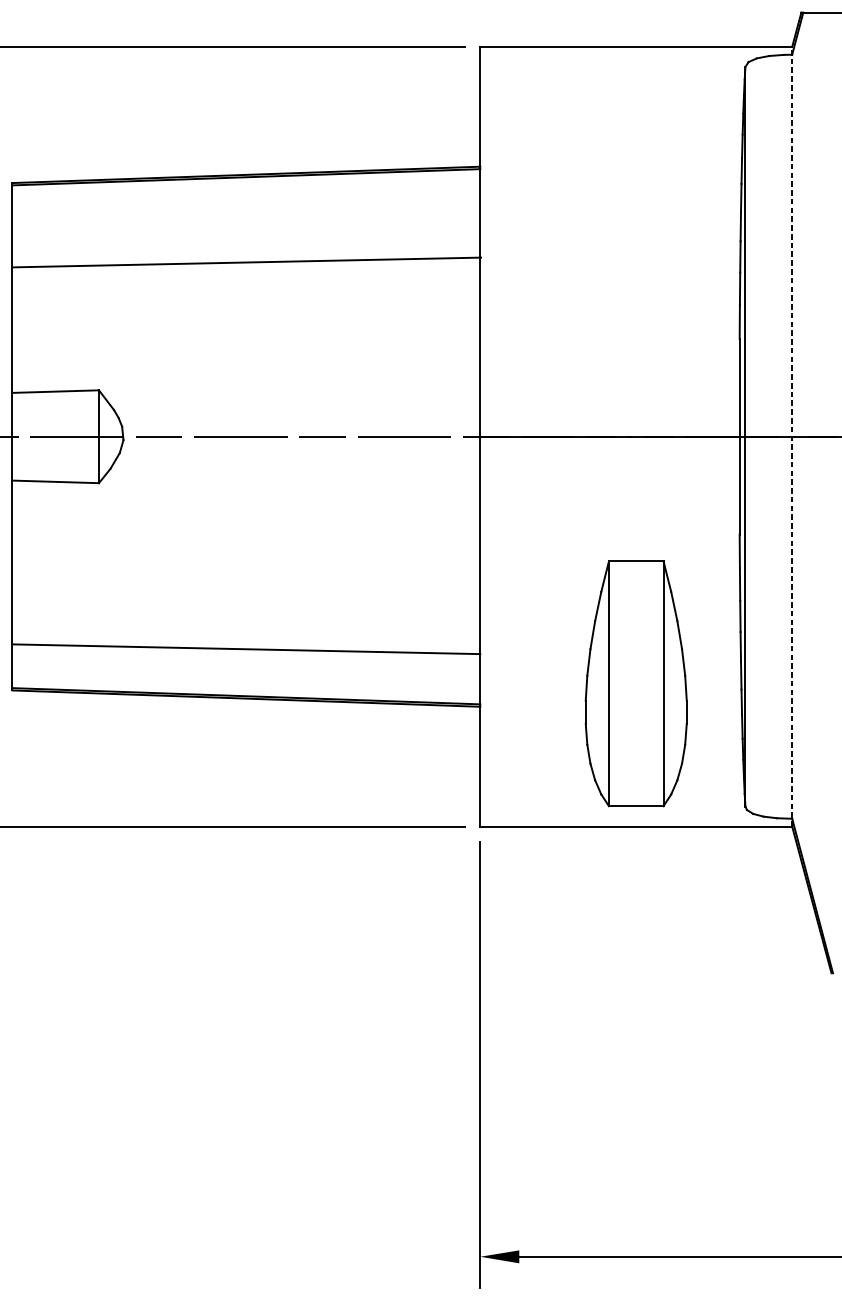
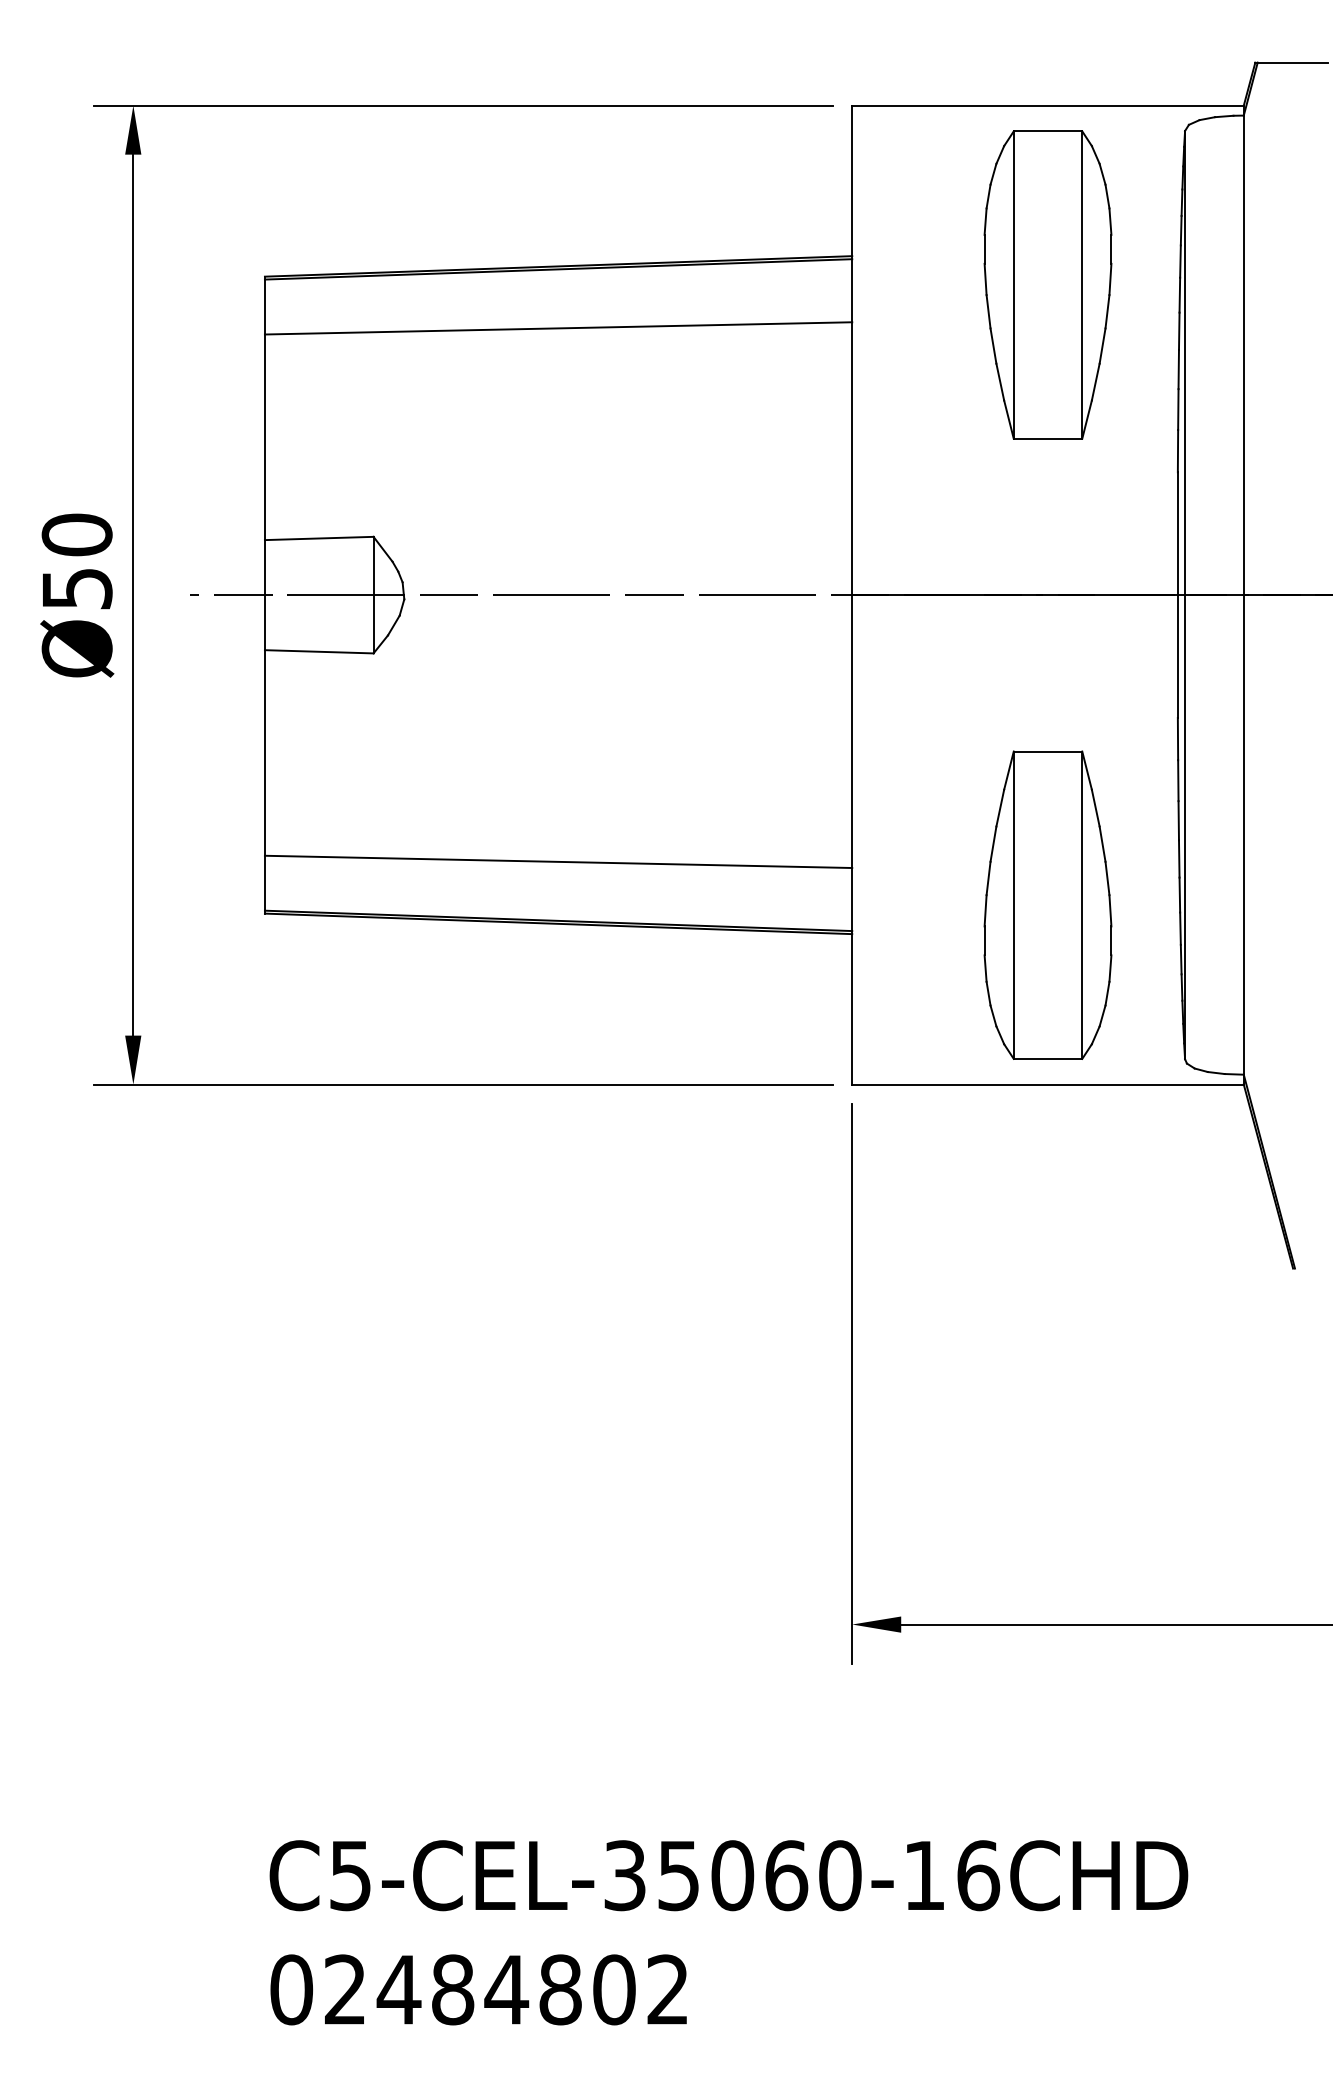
part: (635, 189) -> (1047, 284), added
line: (247, 262) -> (558, 328), moved
line: (791, 436) -> (1243, 594), dashed -> solid

